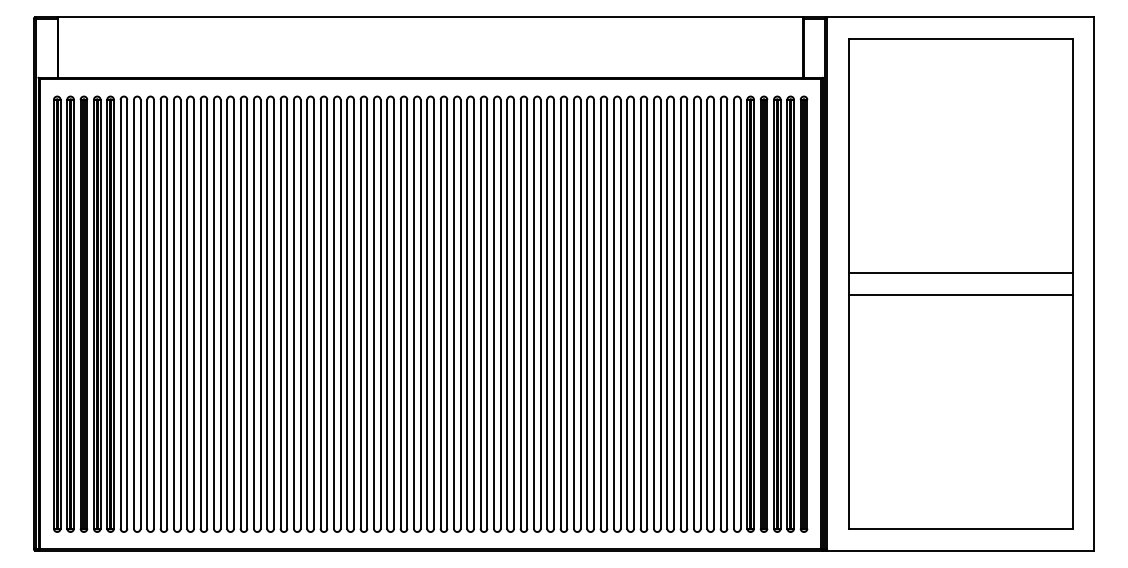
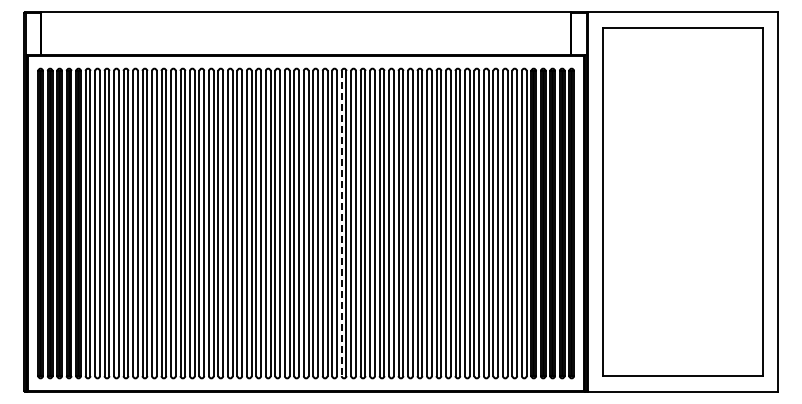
line: (959, 273) -> (682, 194), removed
line: (959, 294) -> (682, 209), removed
line: (480, 315) -> (341, 224), solid -> dashed

